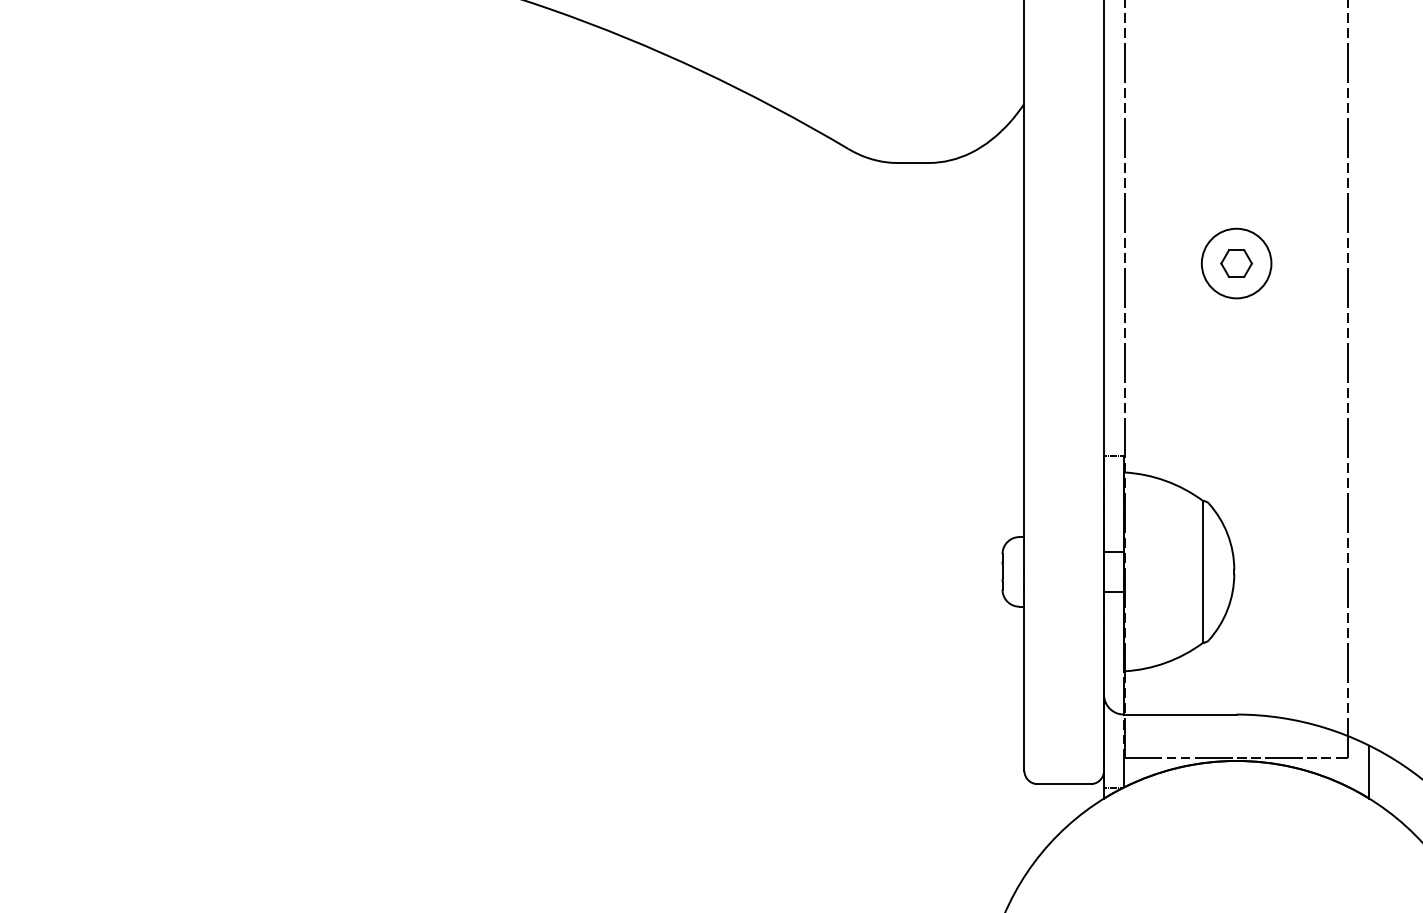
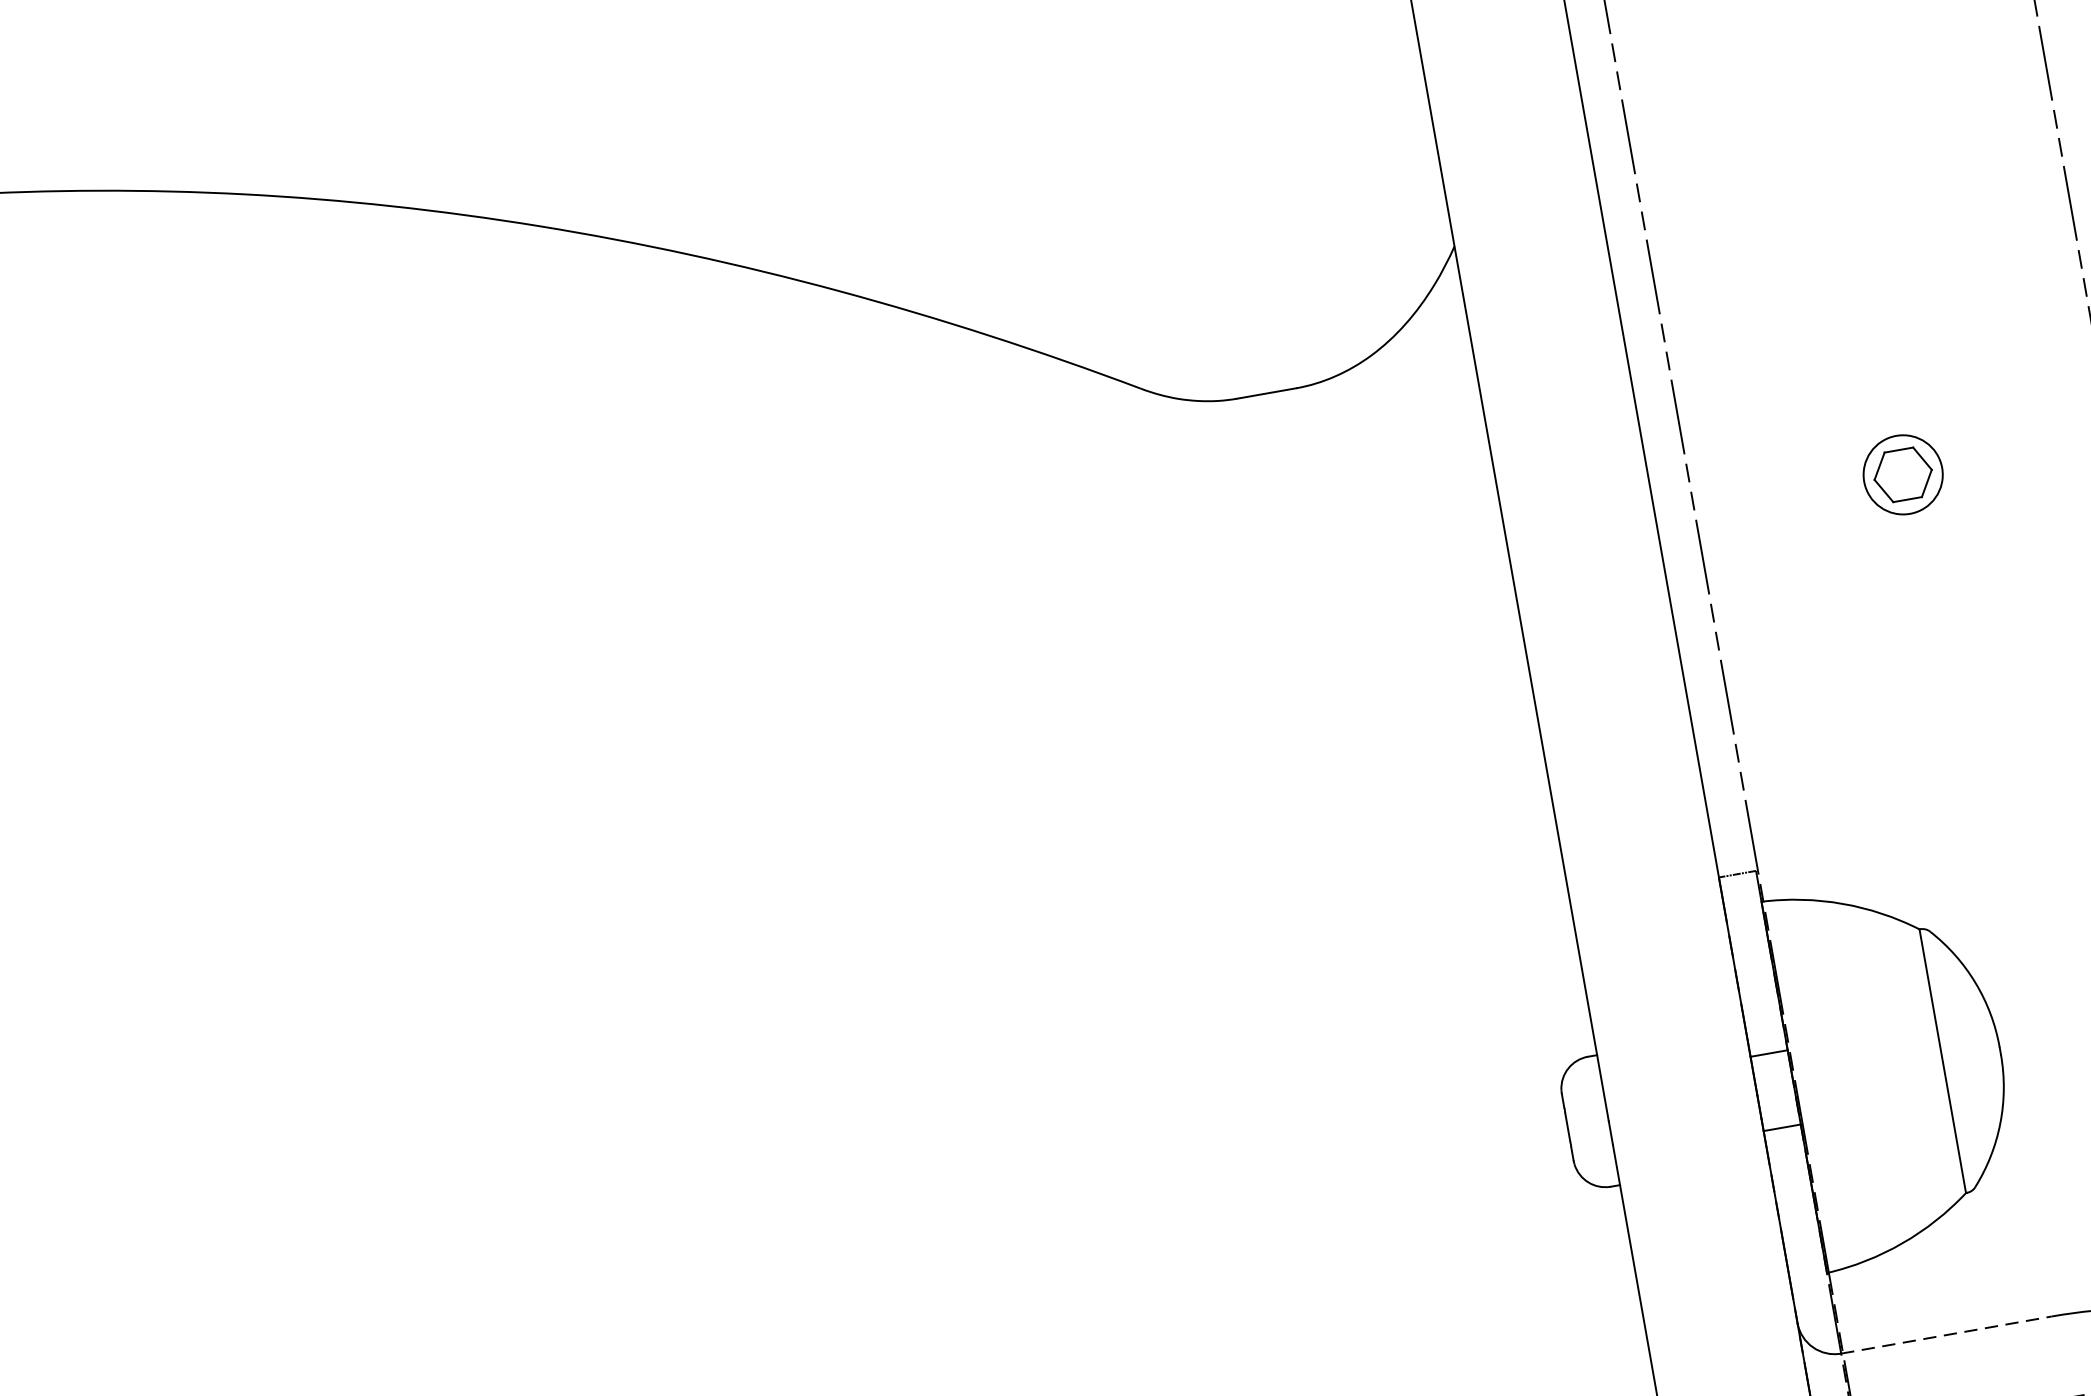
circle: (1236, 263) -> (1902, 474), size x0.6
line: (1180, 714) -> (1946, 1334), solid -> dashed

